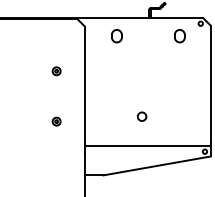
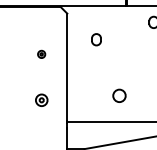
part: (116, 36) -> (96, 40), moved
circle: (141, 116) -> (118, 95), size x1.6
part: (56, 121) -> (41, 100), size x1.6

